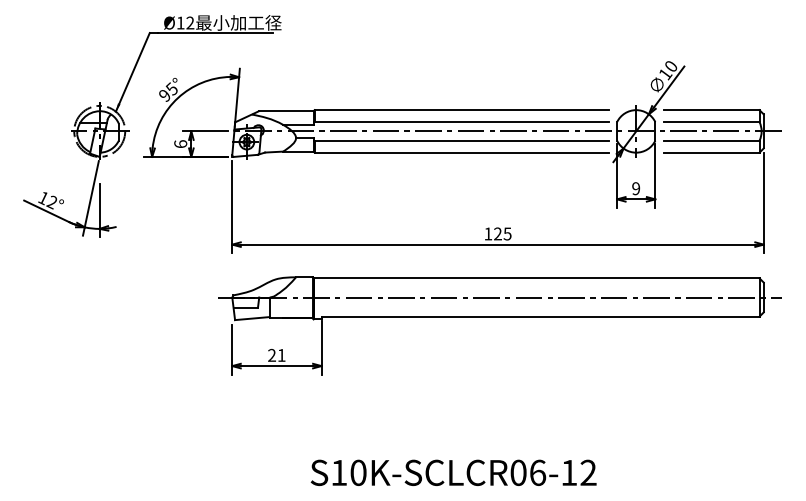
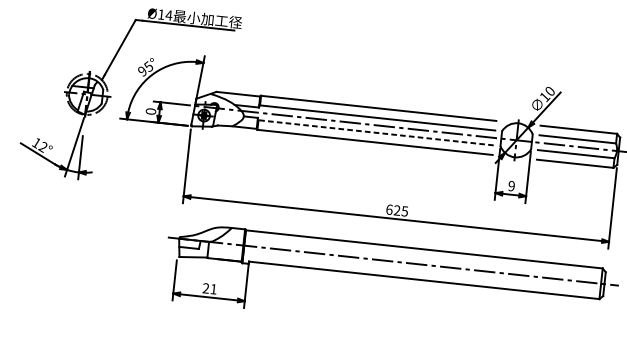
text: (190, 22) -> (169, 15), Ø12 -> Ø14
line: (460, 140) -> (375, 132), solid -> dashed
text: (180, 144) -> (150, 111), 6 -> 0
text: (488, 233) -> (389, 209), 125 -> 625

